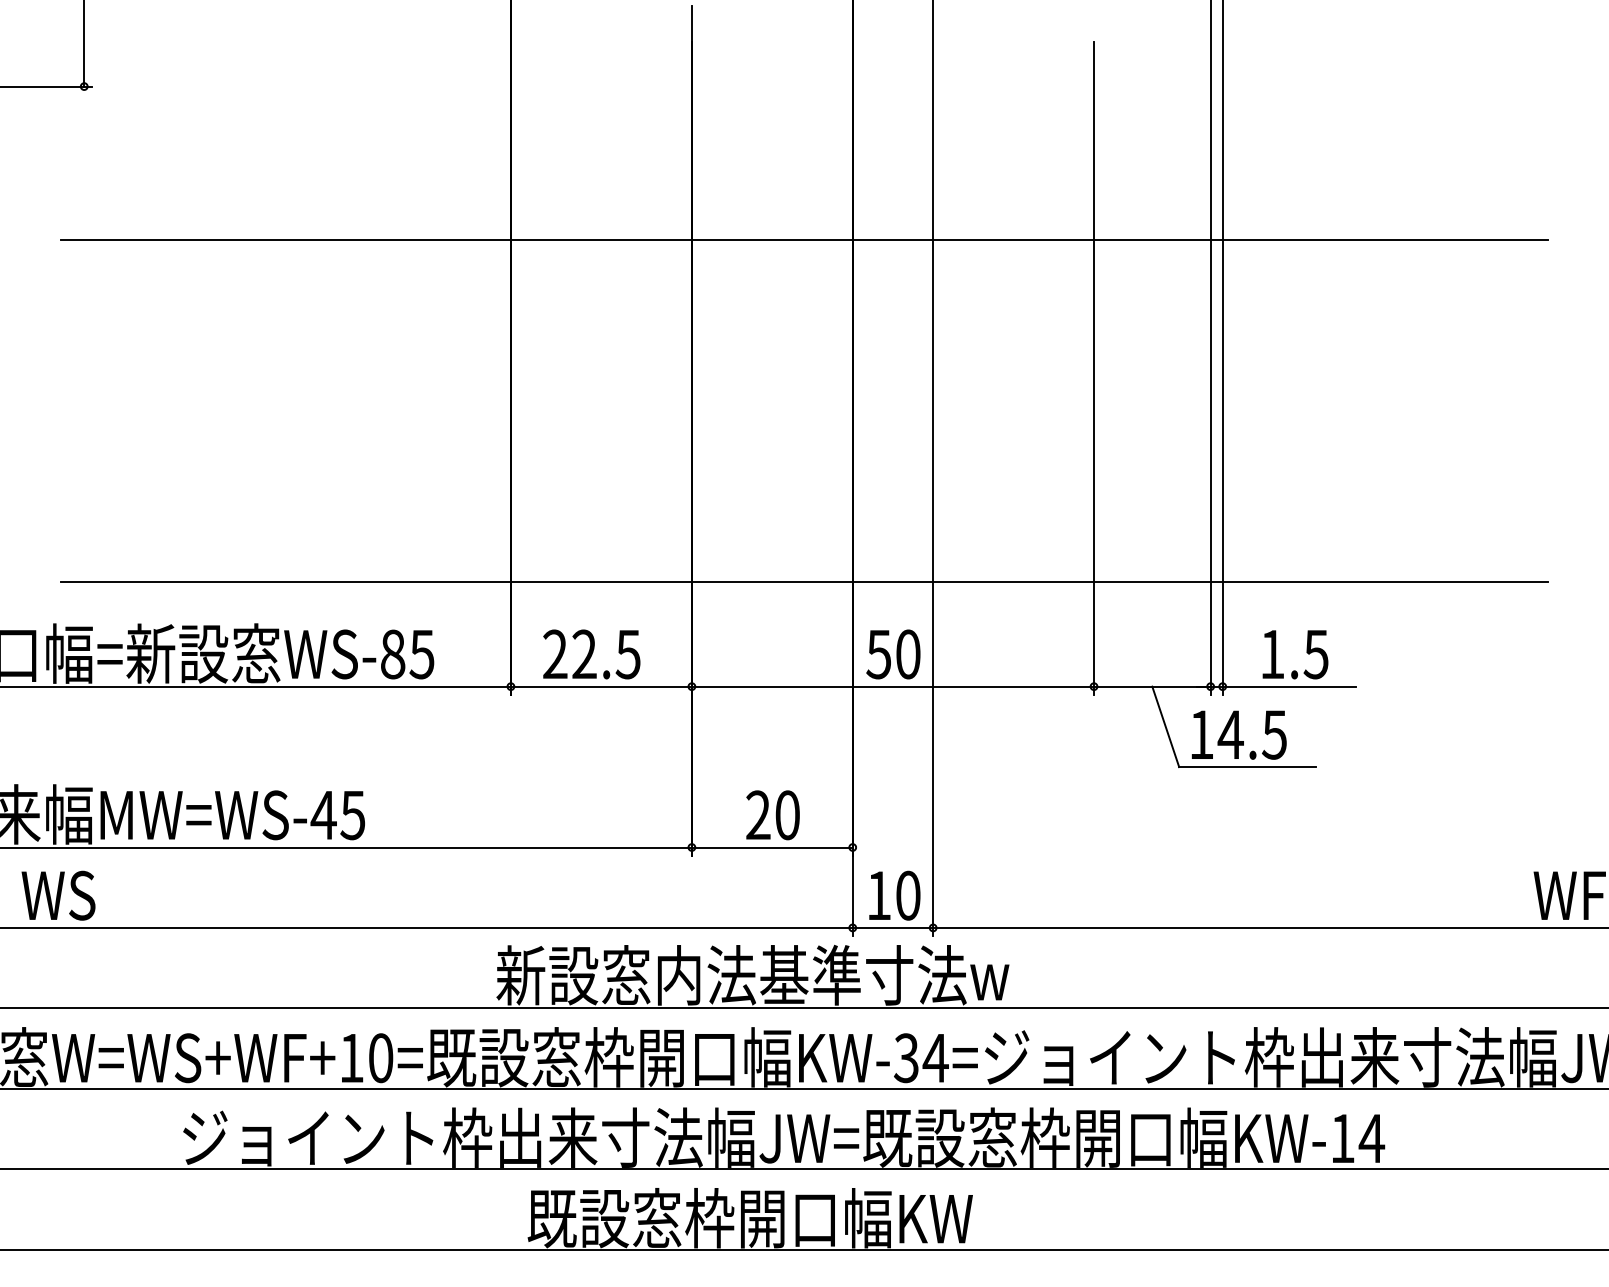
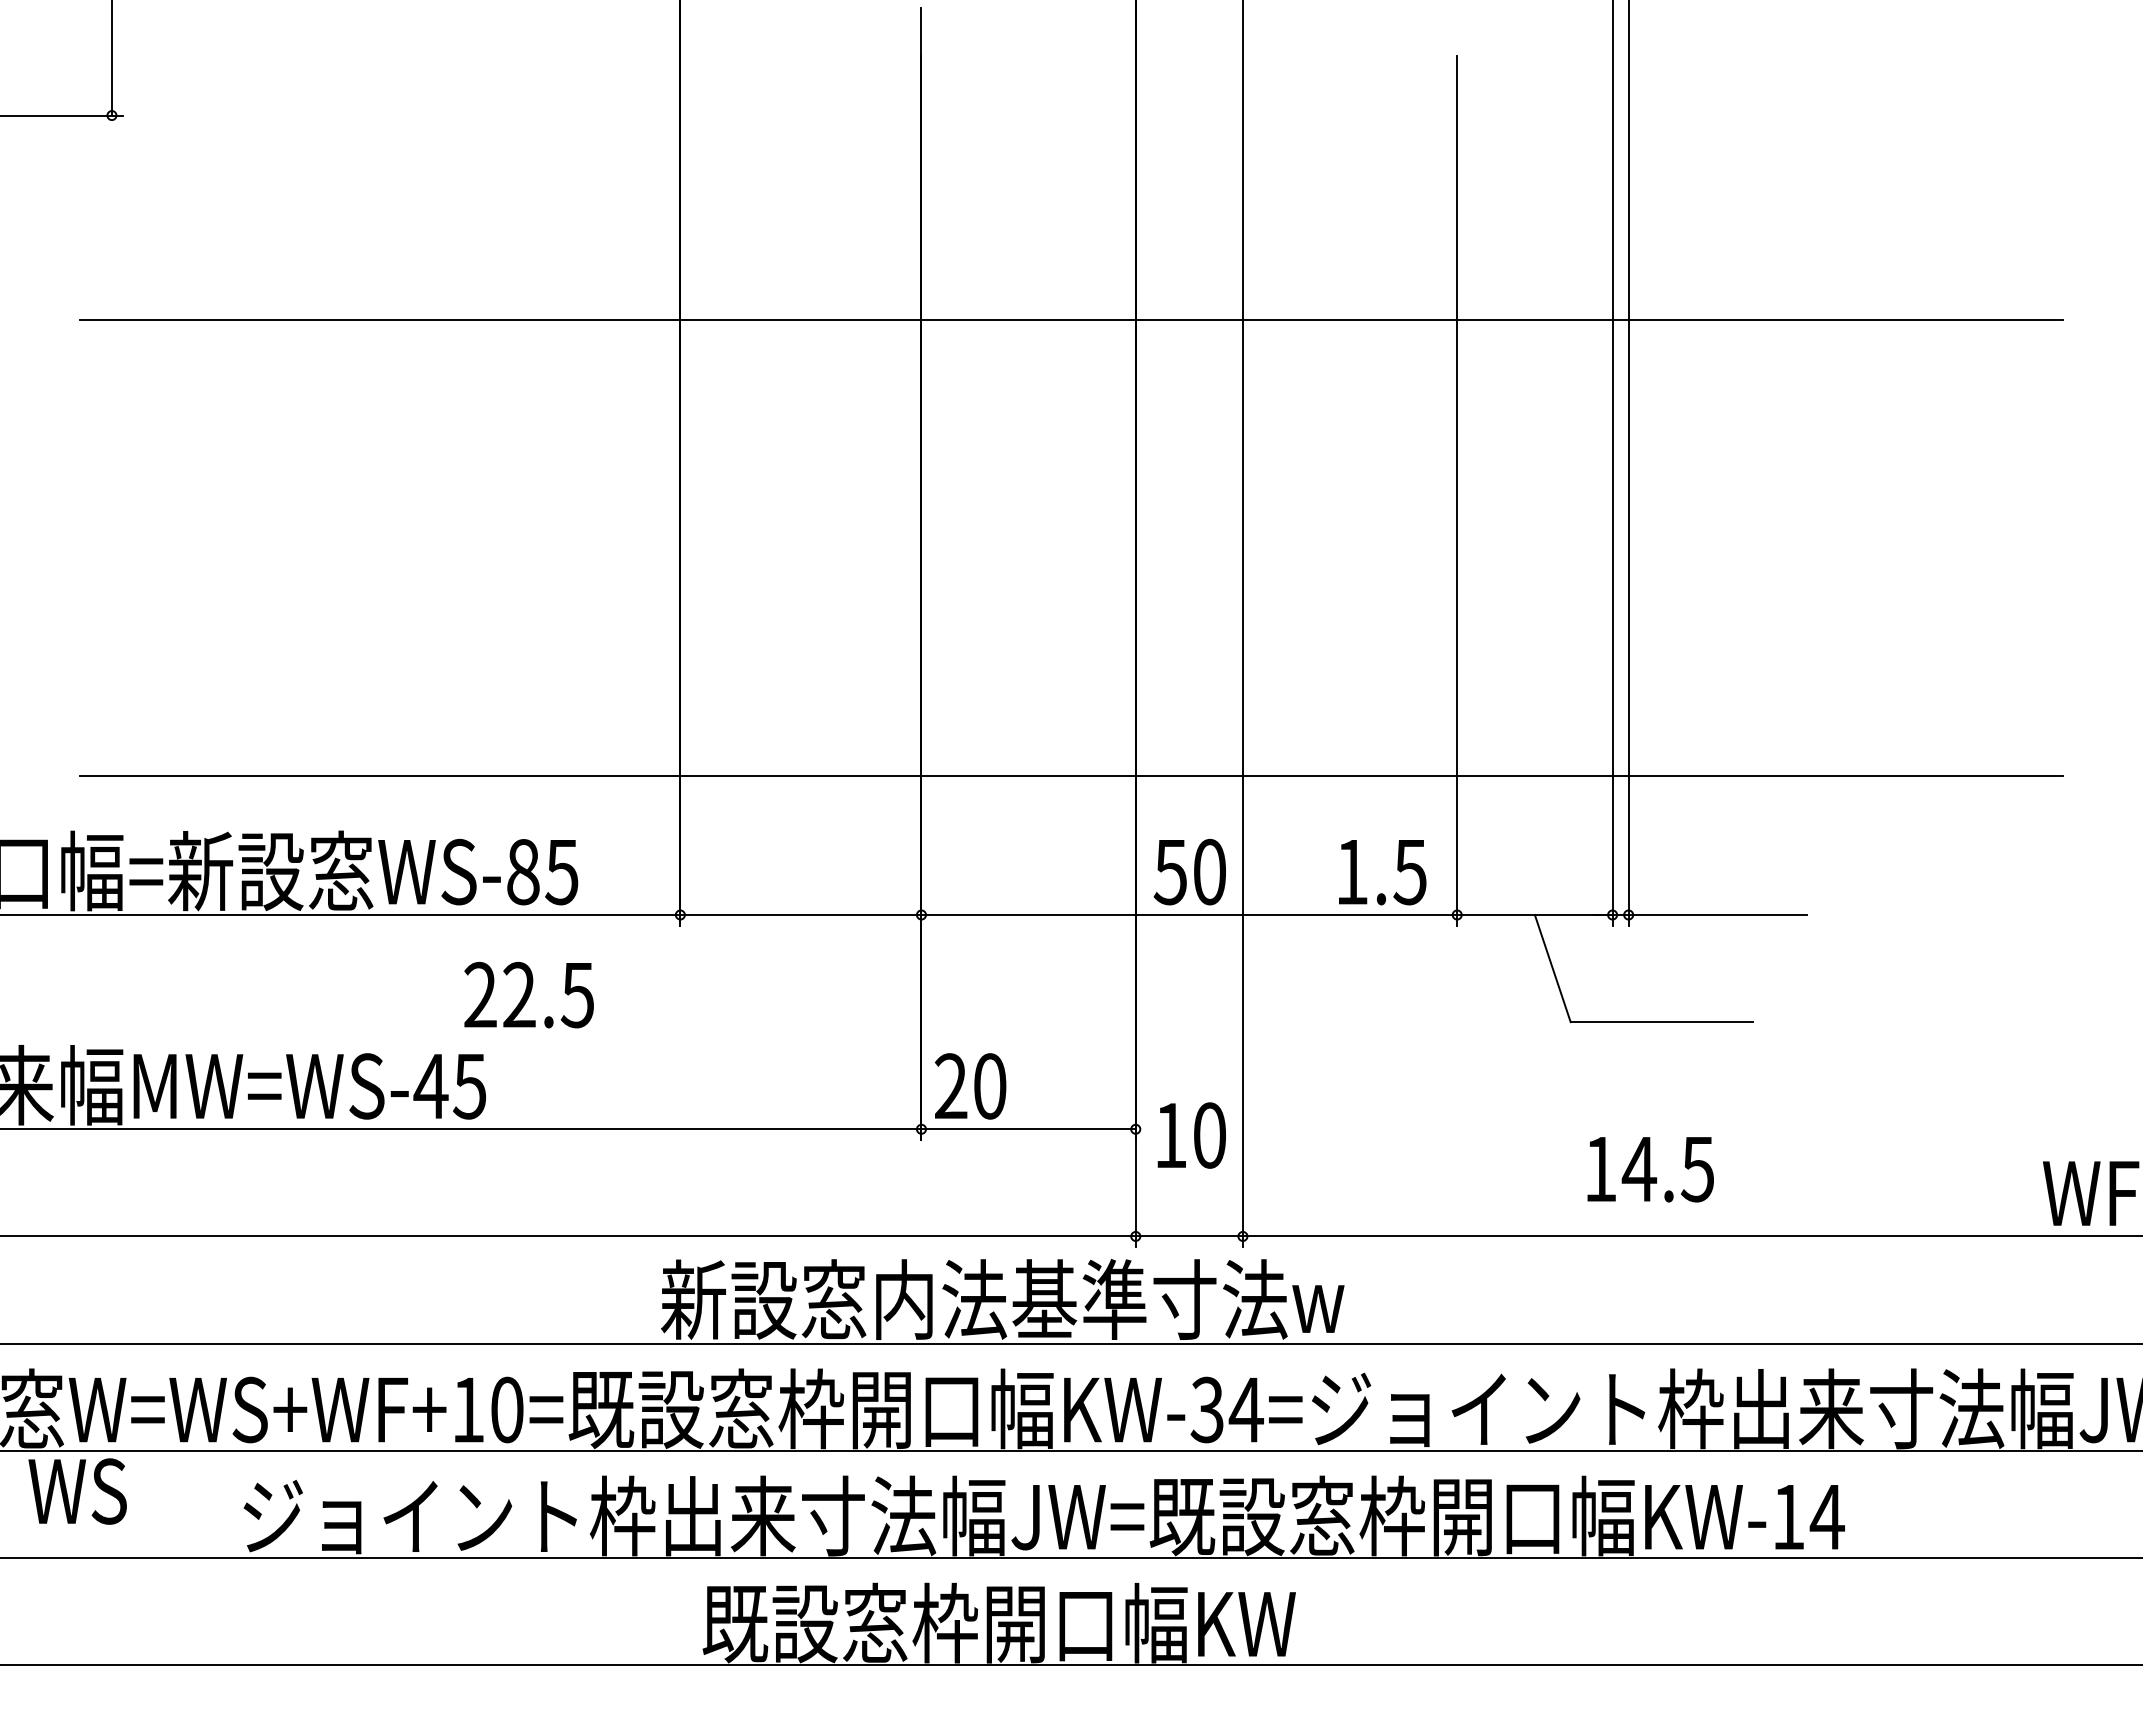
text: (591, 654) -> (528, 994), moved
text: (1295, 654) -> (1382, 872), moved
text: (1239, 735) -> (1650, 1169), moved
text: (772, 815) -> (970, 1086), moved
text: (58, 895) -> (77, 1491), moved
text: (894, 895) -> (1191, 1135), moved

